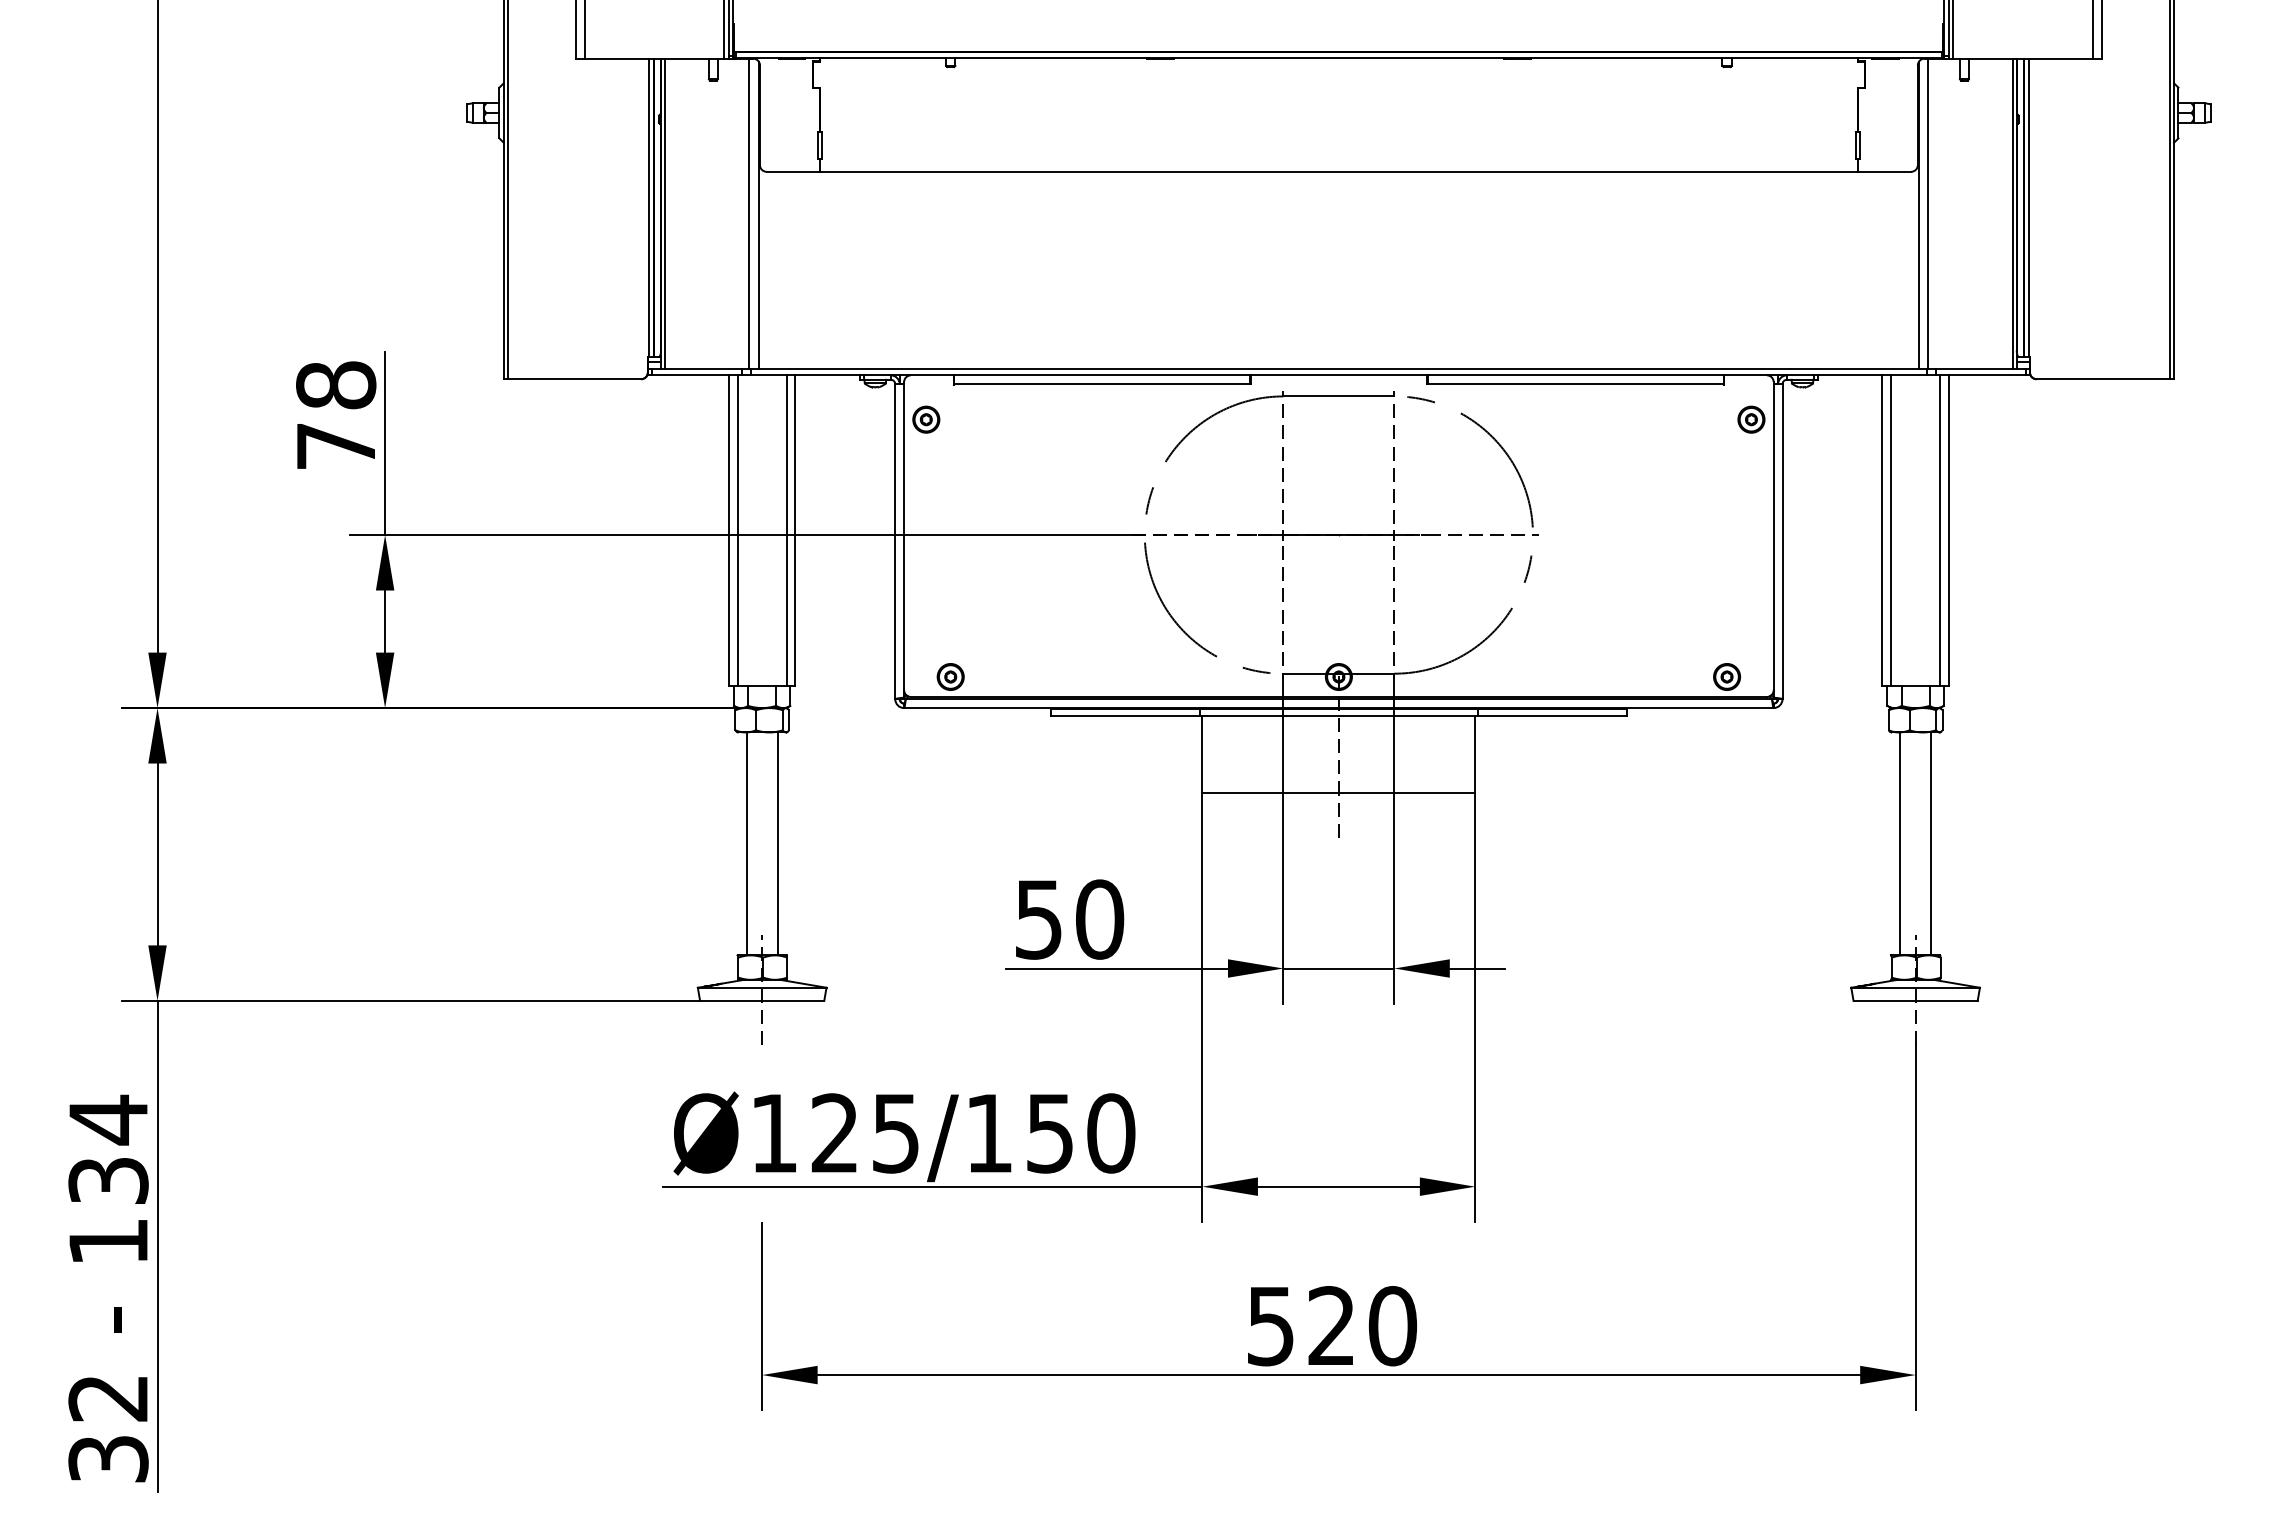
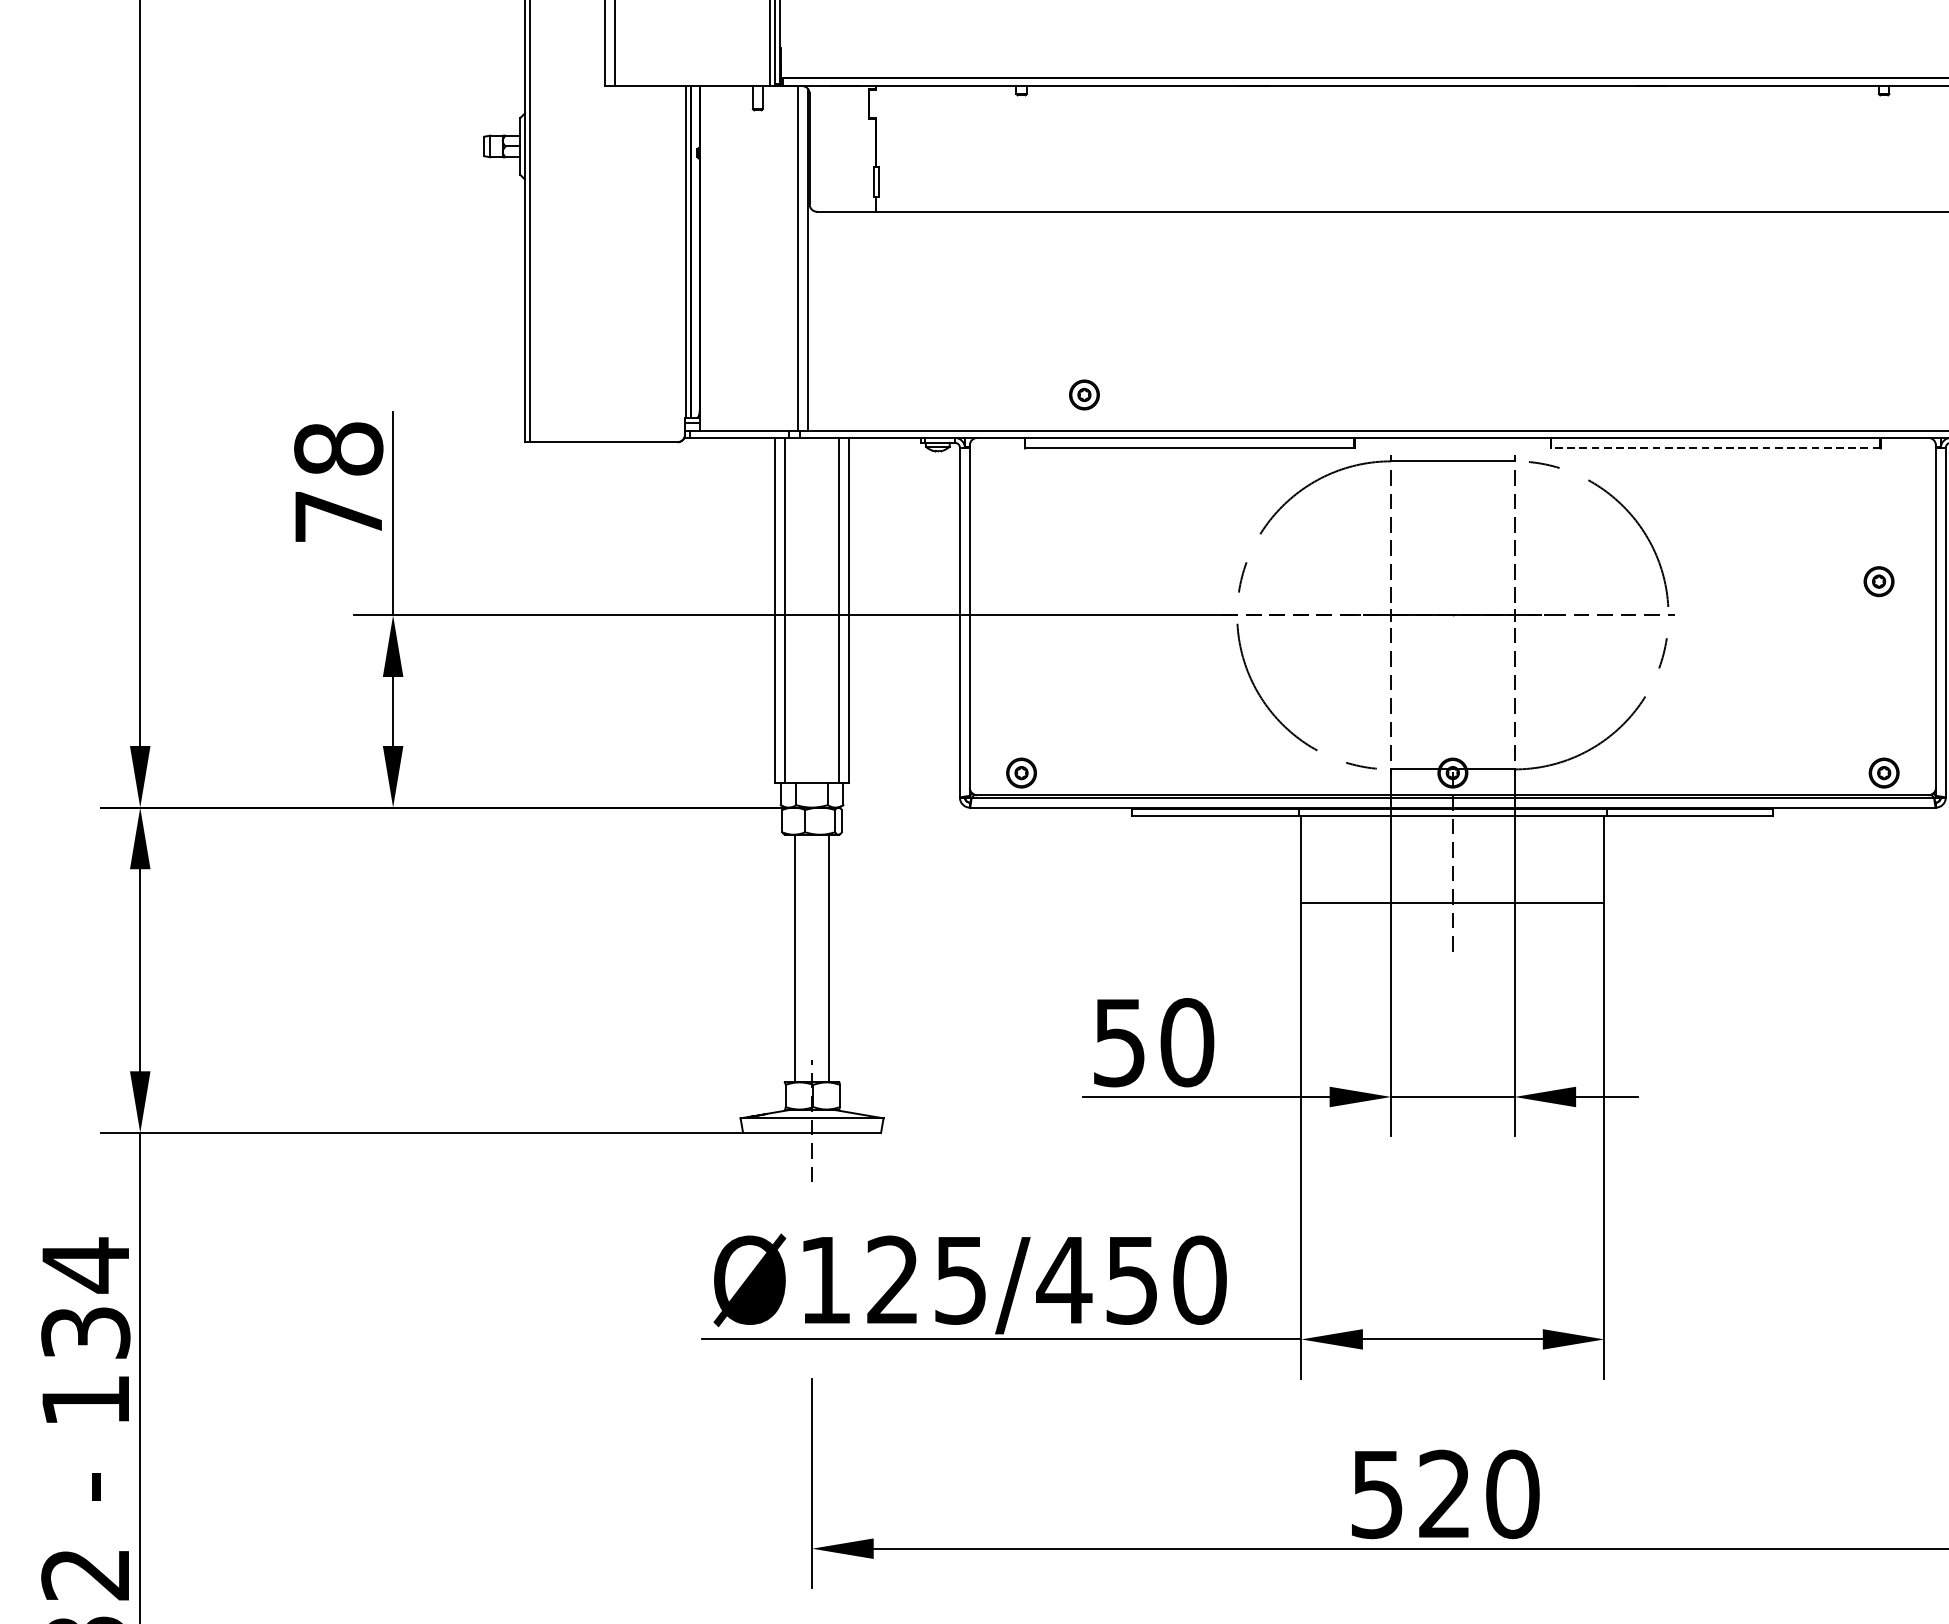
line: (665, 213) -> (704, 258), removed
line: (1575, 384) -> (1715, 448), solid -> dashed
part: (926, 419) -> (1084, 394), moved
part: (1751, 419) -> (1879, 581), moved
text: (988, 1133) -> (1063, 1280), Ø125/150 -> Ø125/450

